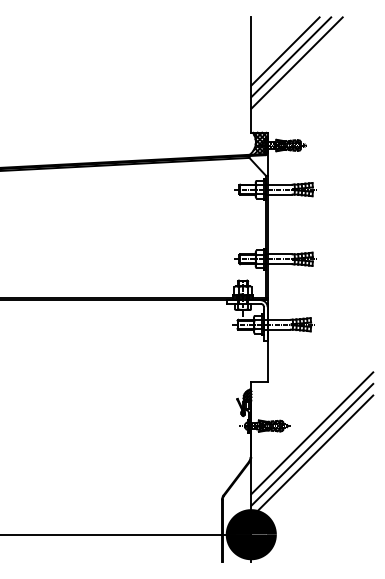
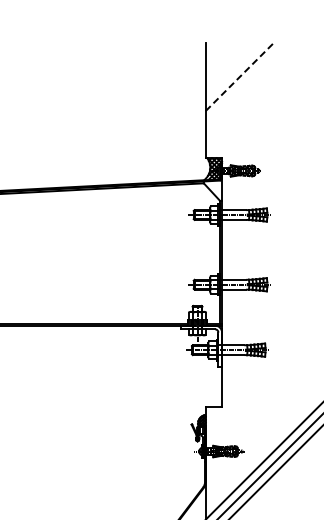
line: (285, 51) -> (239, 76), solid -> dashed
line: (291, 57) -> (245, 82), removed
line: (296, 62) -> (250, 87), removed

